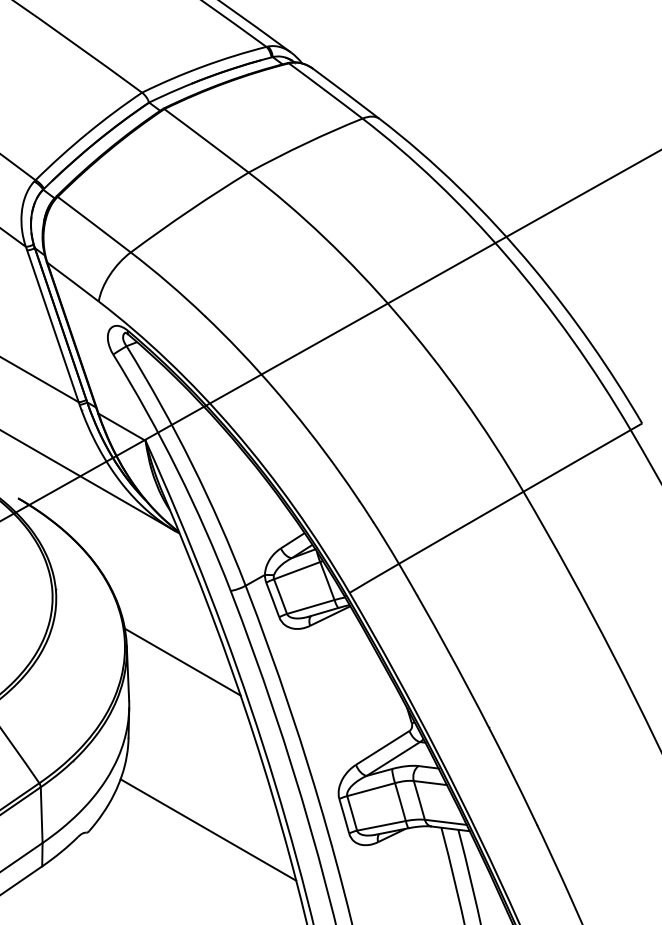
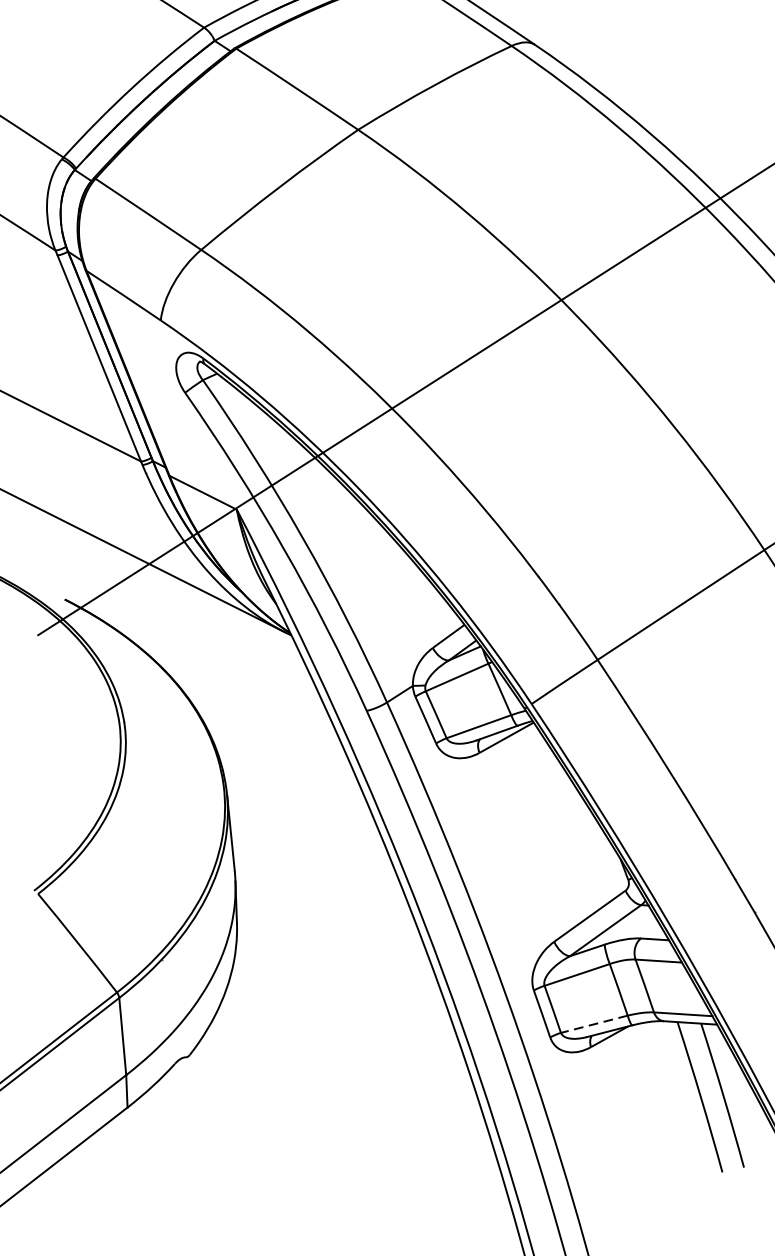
line: (182, 661) -> (305, 812), removed
line: (381, 825) -> (594, 1023), solid -> dashed
line: (208, 829) -> (355, 1043), removed

